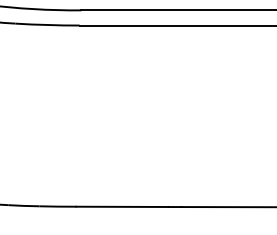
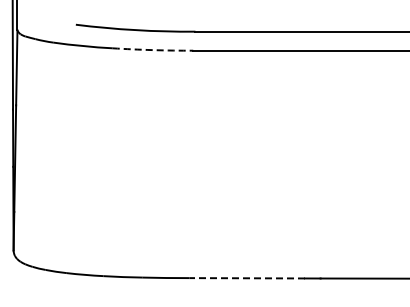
arc: (47, 25) -> (152, 50), solid -> dashed
line: (122, 207) -> (247, 278), solid -> dashed

